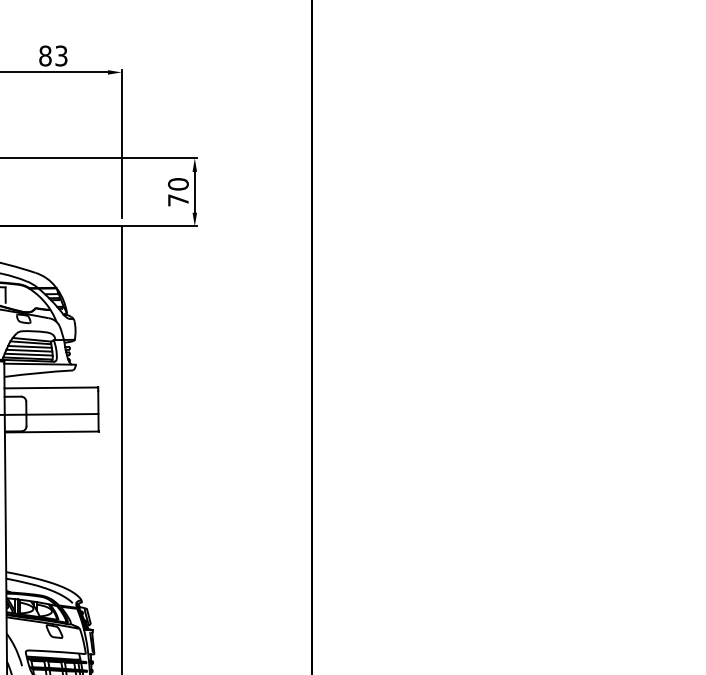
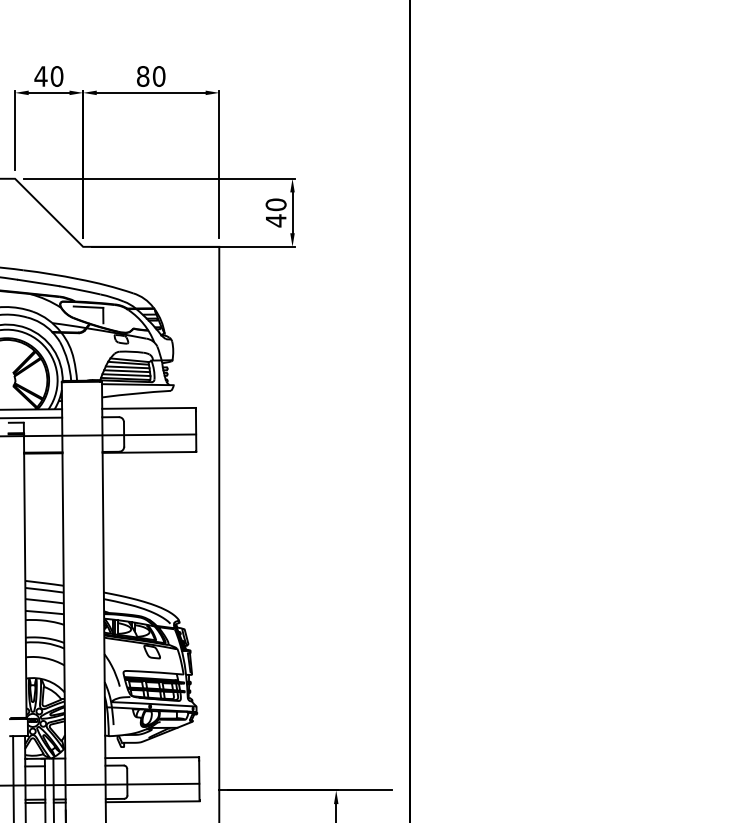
text: (60, 56) -> (158, 76), 83 -> 80
text: (178, 200) -> (276, 220), 70 -> 40

